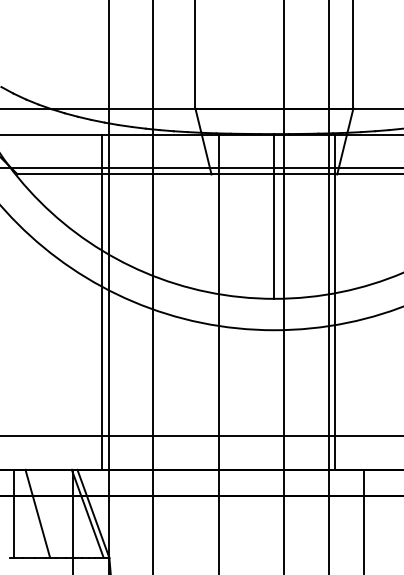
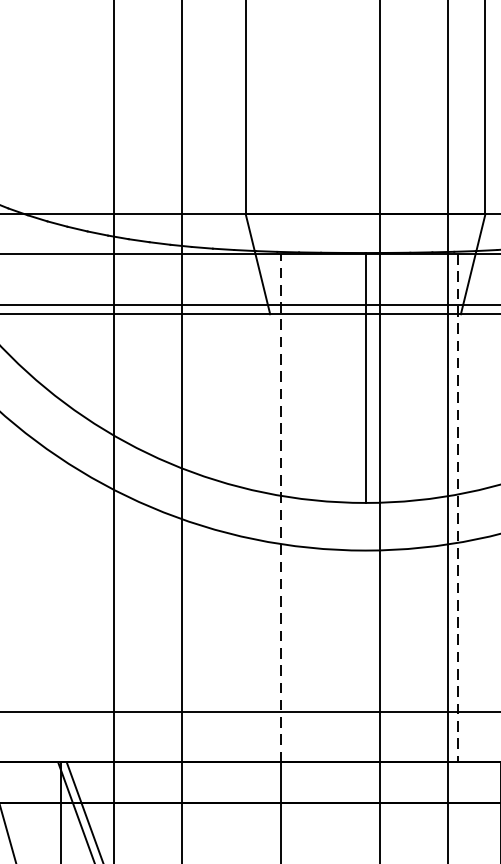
line: (102, 301) -> (104, 506), removed
line: (218, 301) -> (280, 506), solid -> dashed
line: (335, 302) -> (458, 508), solid -> dashed

